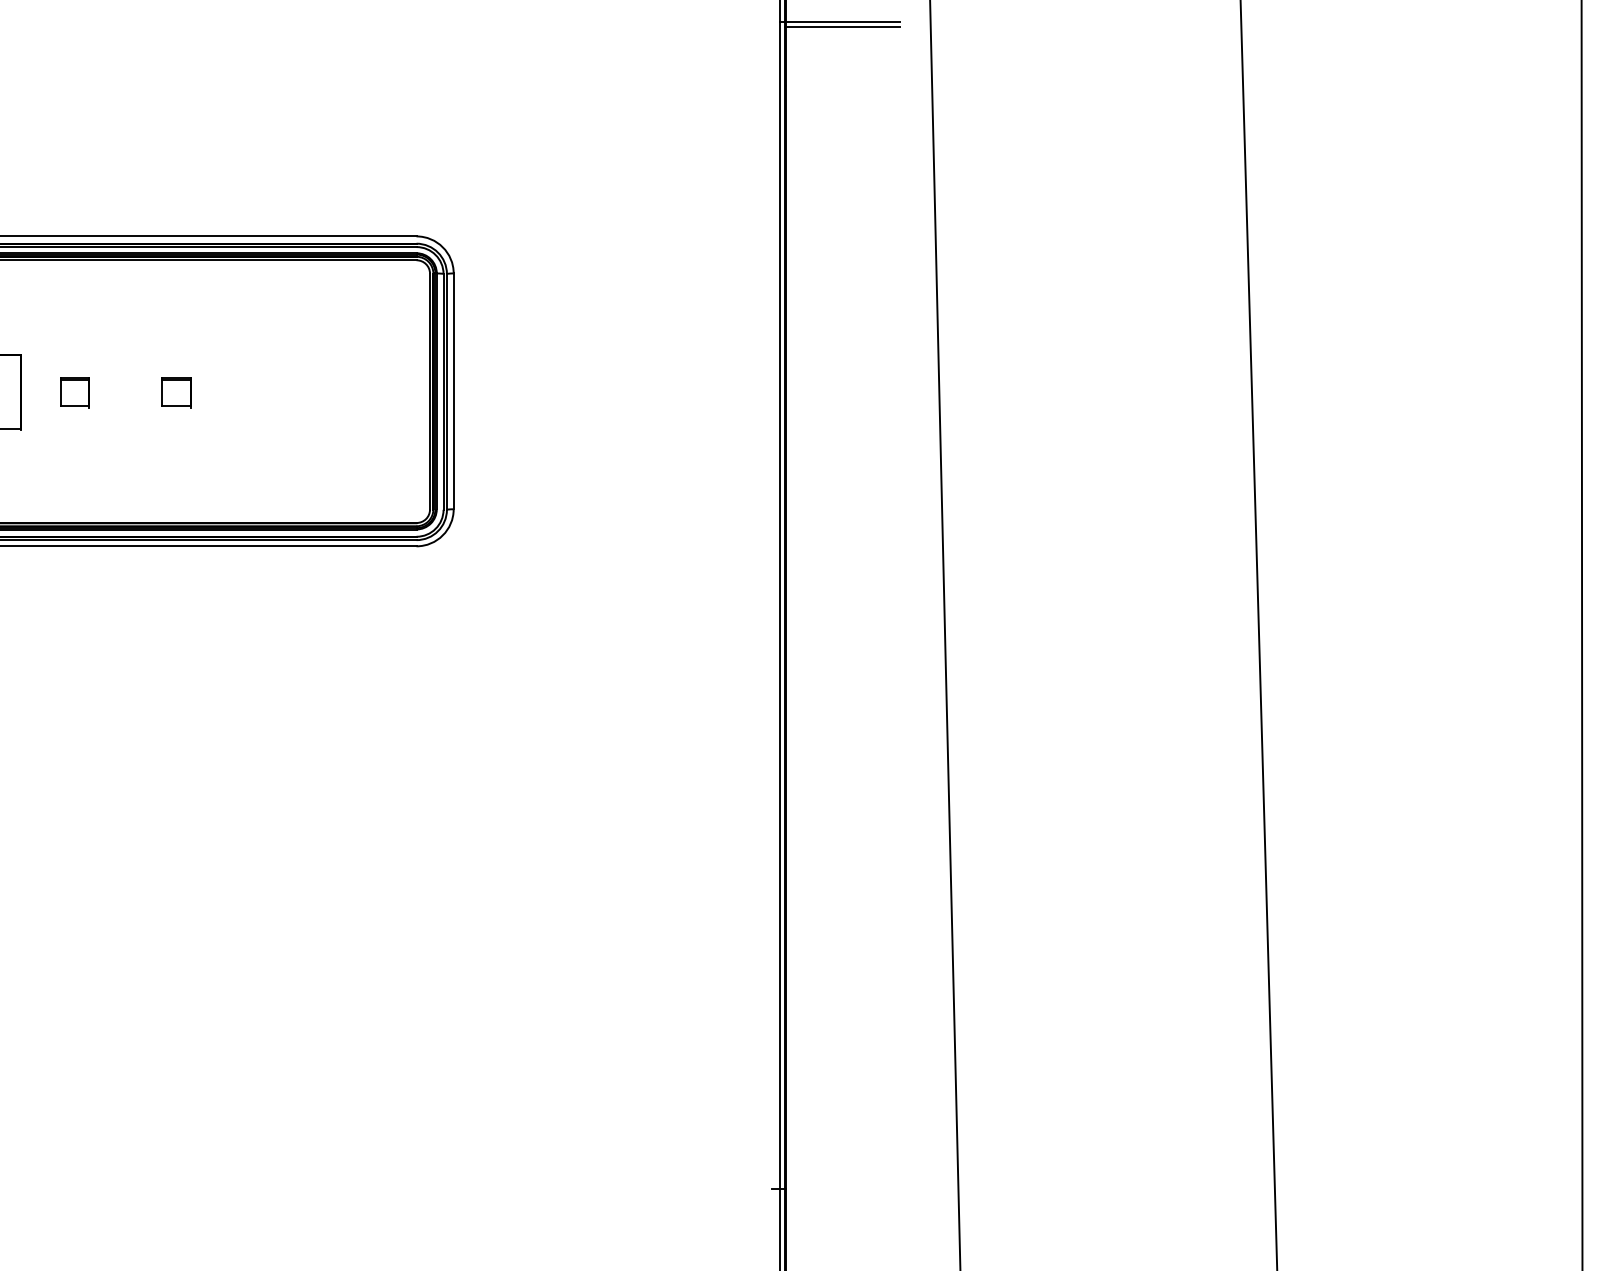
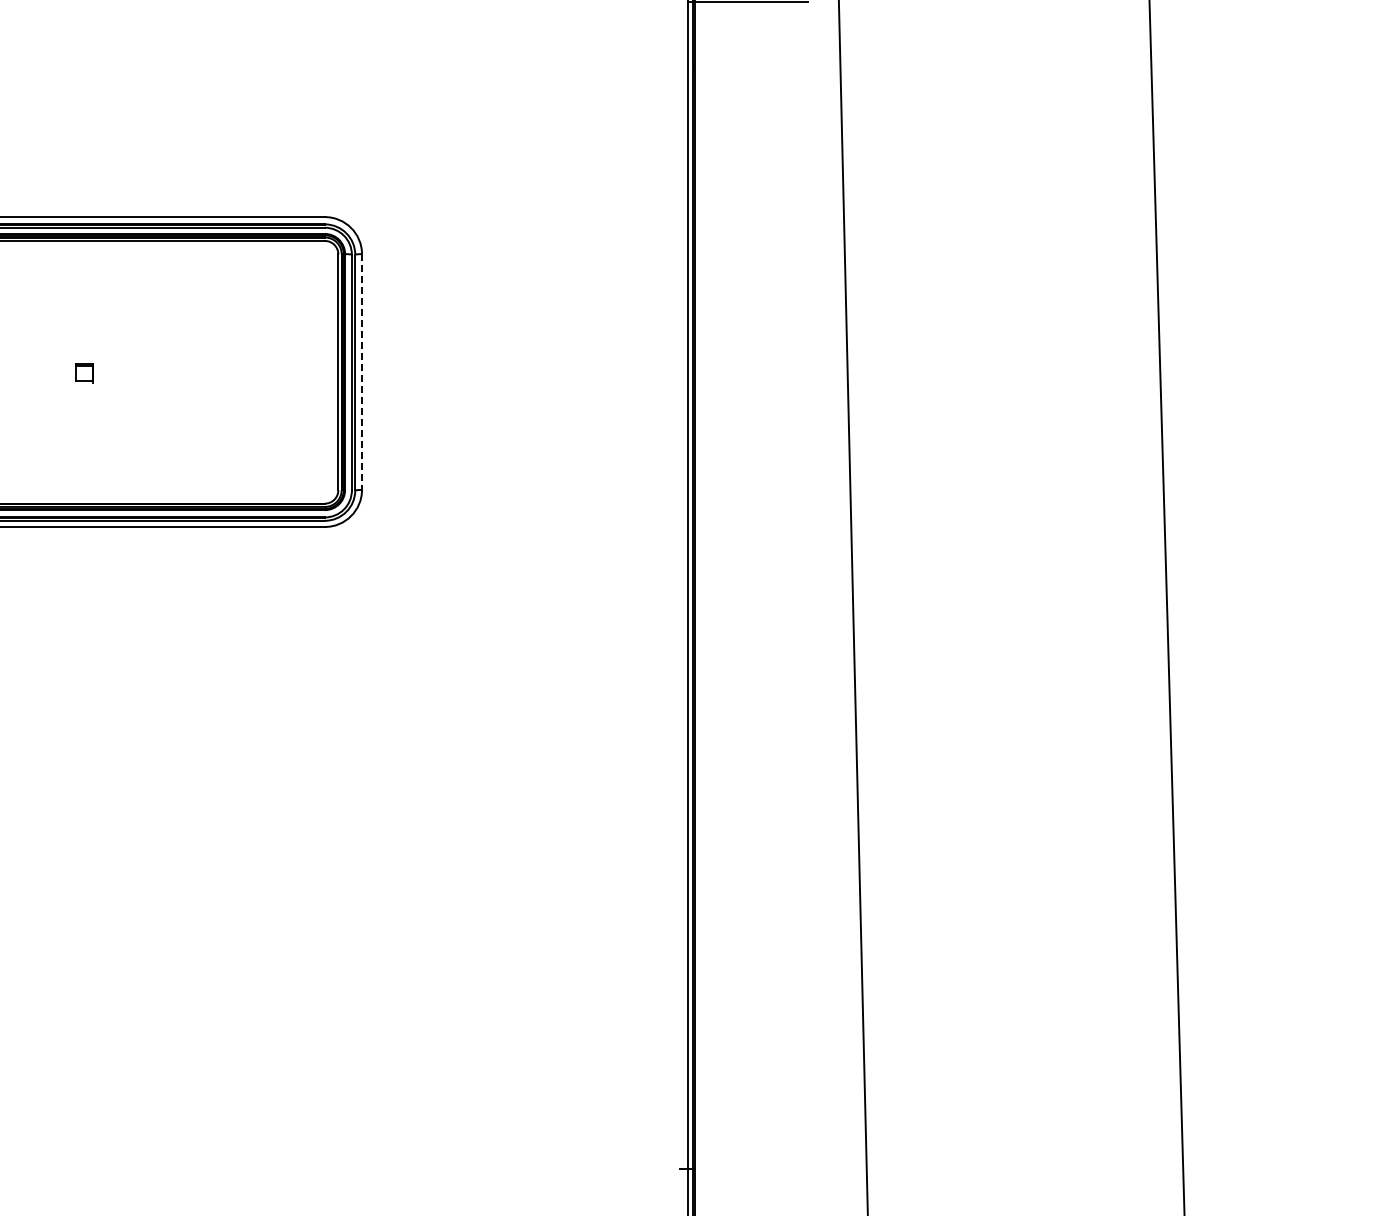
line: (841, 27) -> (749, 8), removed
line: (453, 391) -> (361, 372), solid -> dashed
part: (176, 392) -> (84, 373), size x0.6

